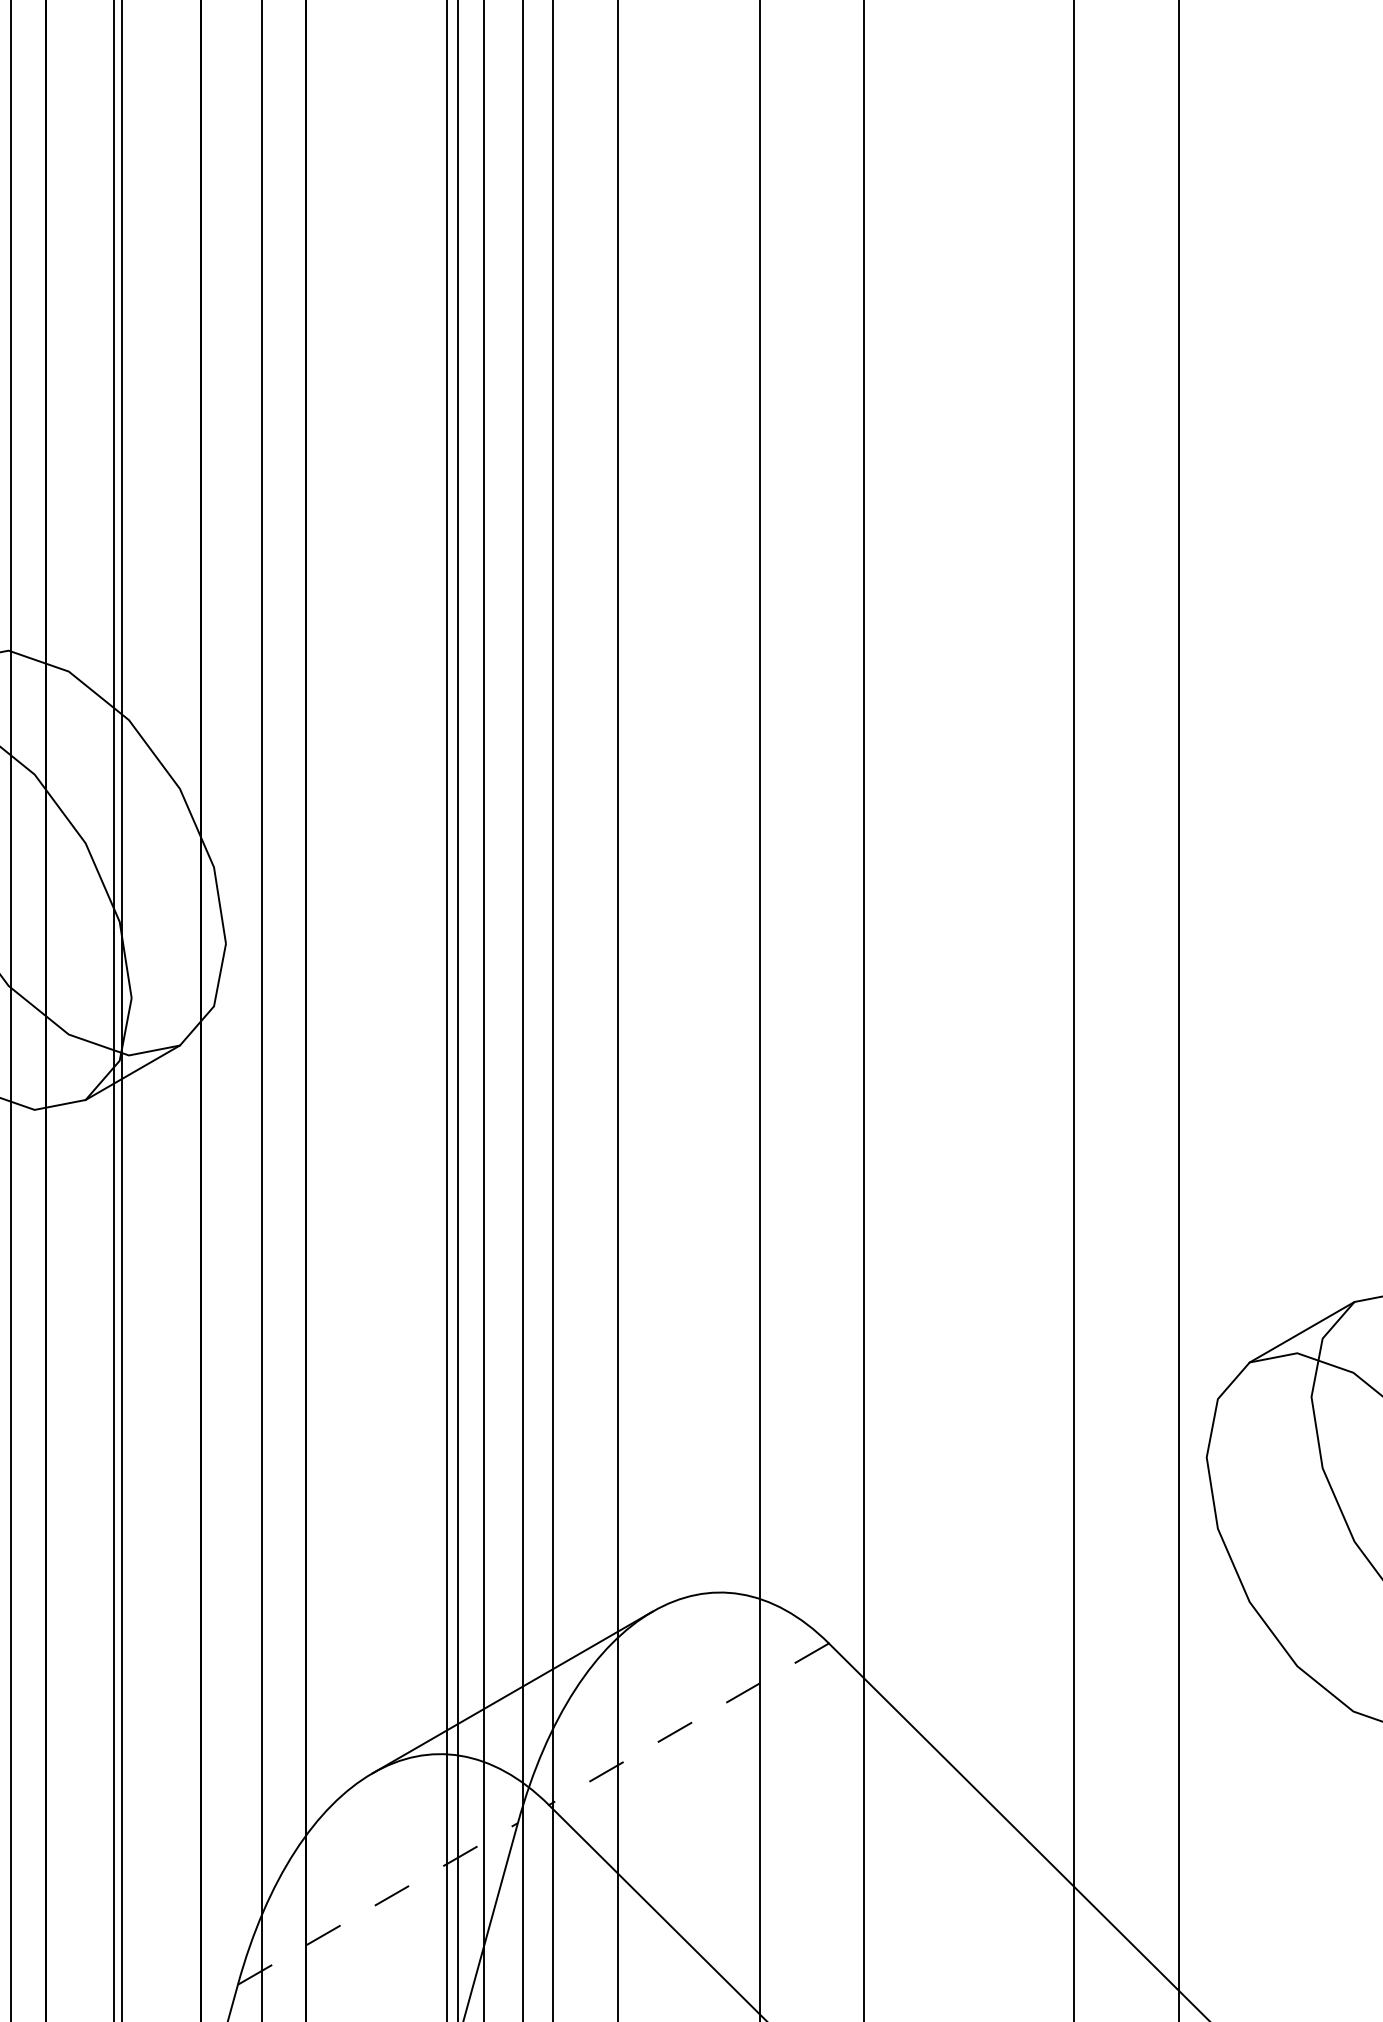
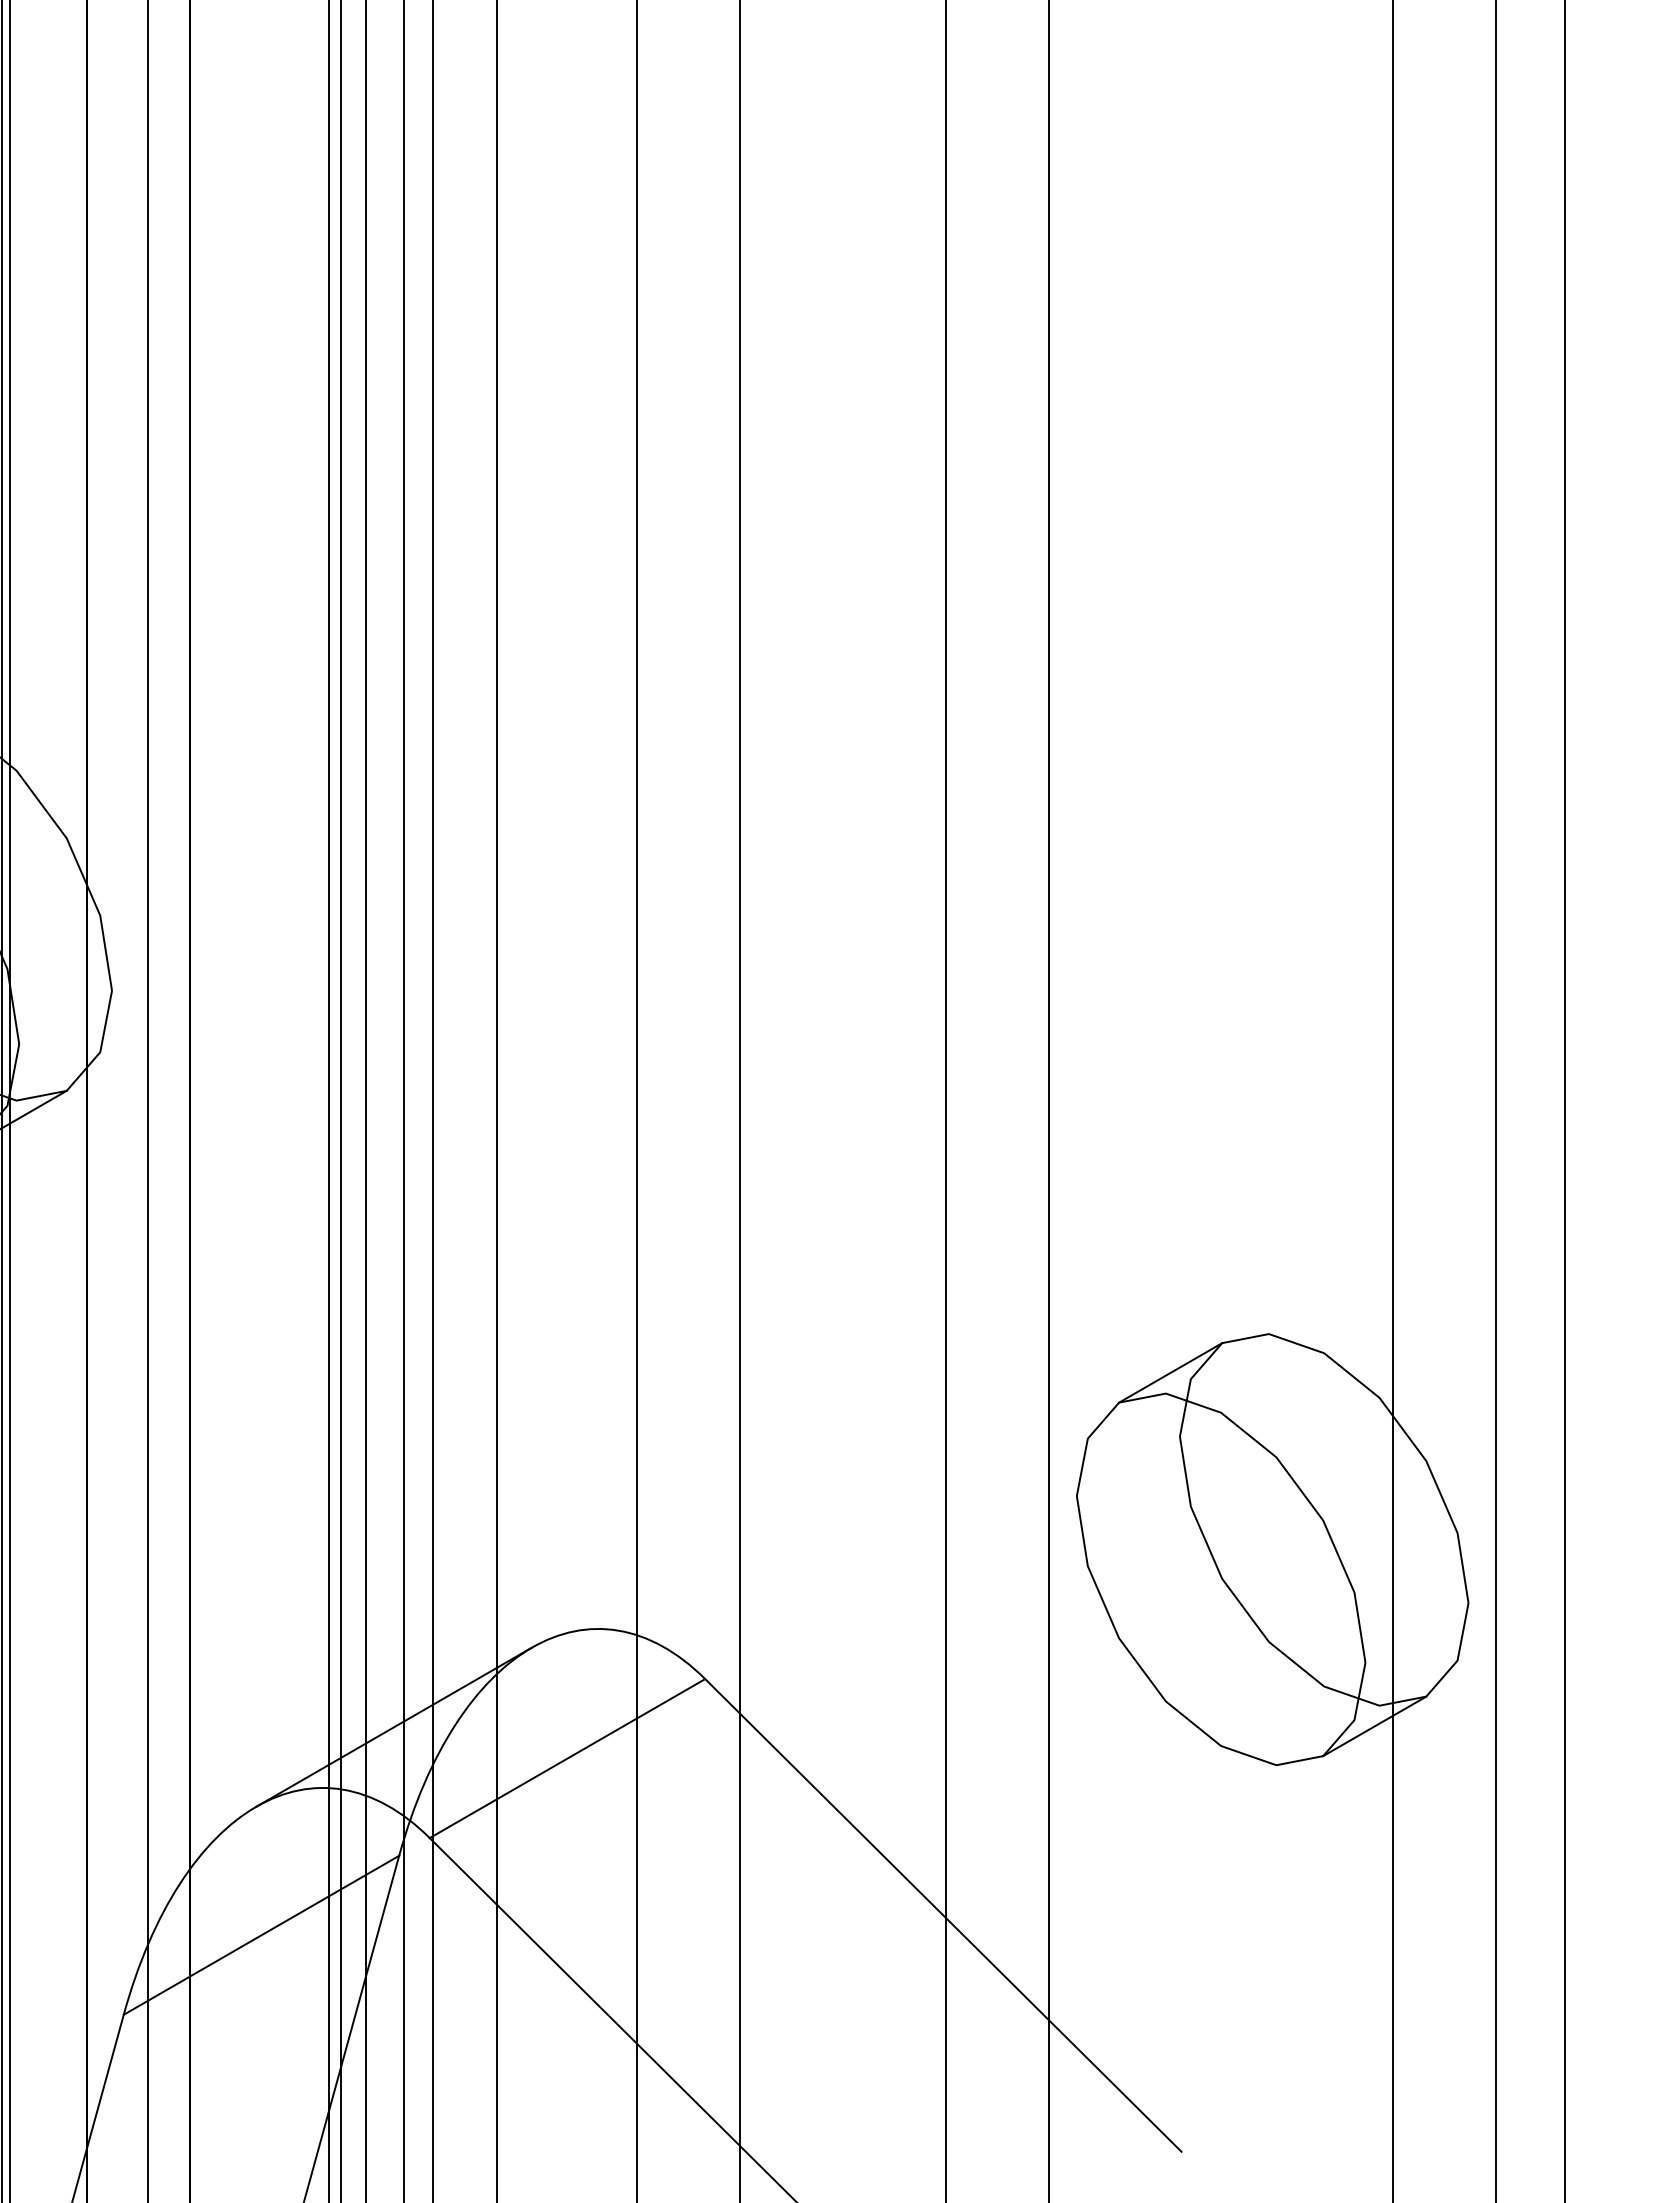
line: (688, 1724) -> (567, 1758), dashed -> solid
line: (377, 1904) -> (261, 1935), dashed -> solid

